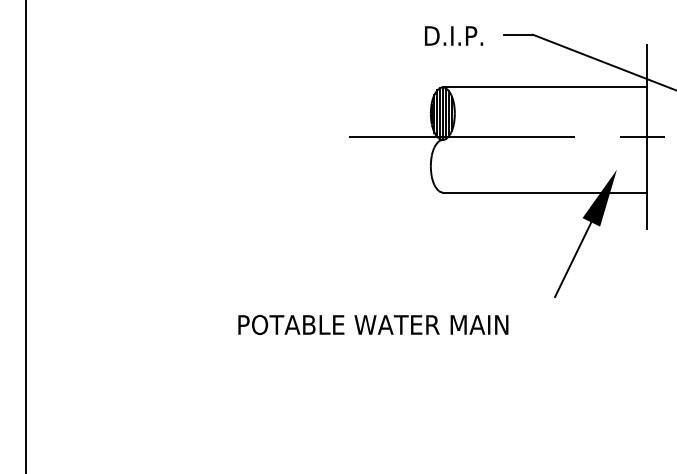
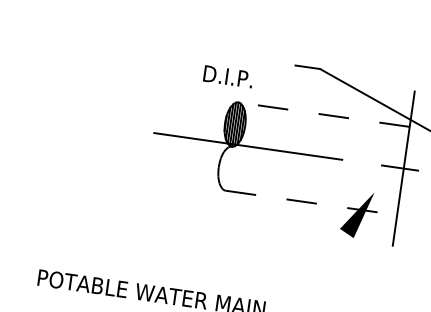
text: (454, 35) -> (228, 76), moved
line: (544, 87) -> (323, 114), solid -> dashed
line: (545, 192) -> (311, 202), solid -> dashed
line: (573, 259) -> (327, 262), removed

